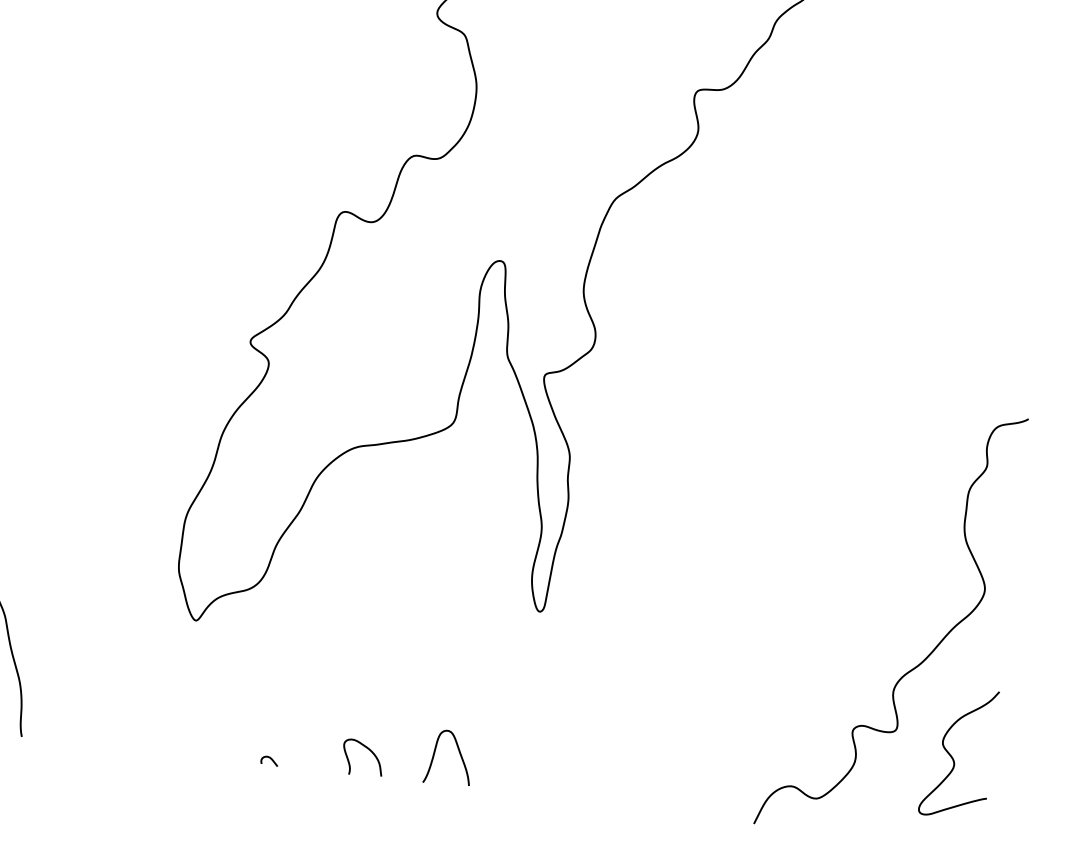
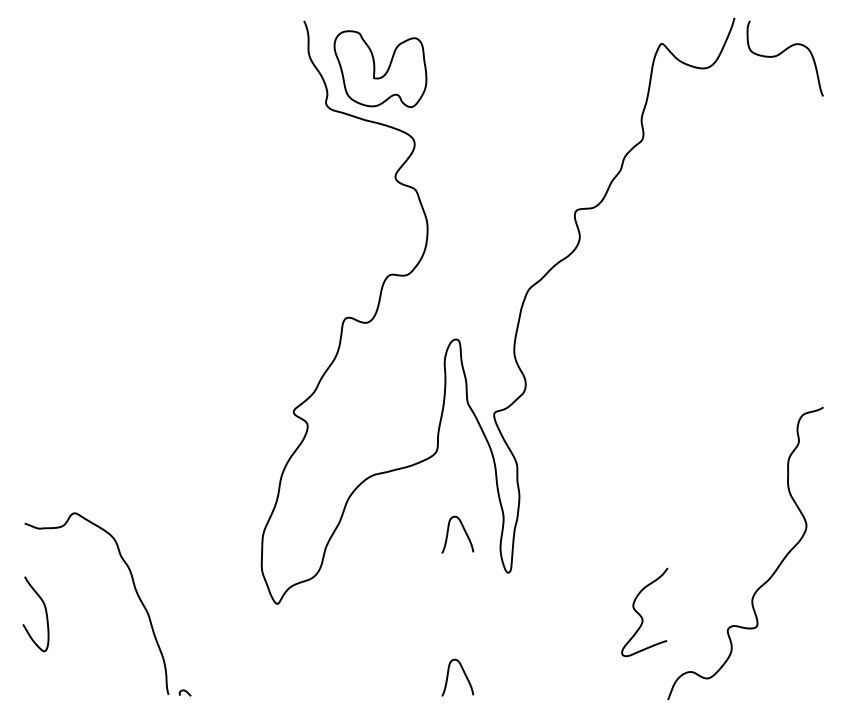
curve: (480, 542) -> (463, 530), added
curve: (368, 751) -> (403, 679), removed
curve: (953, 757) -> (641, 615), moved
curve: (268, 758) -> (184, 691), moved

